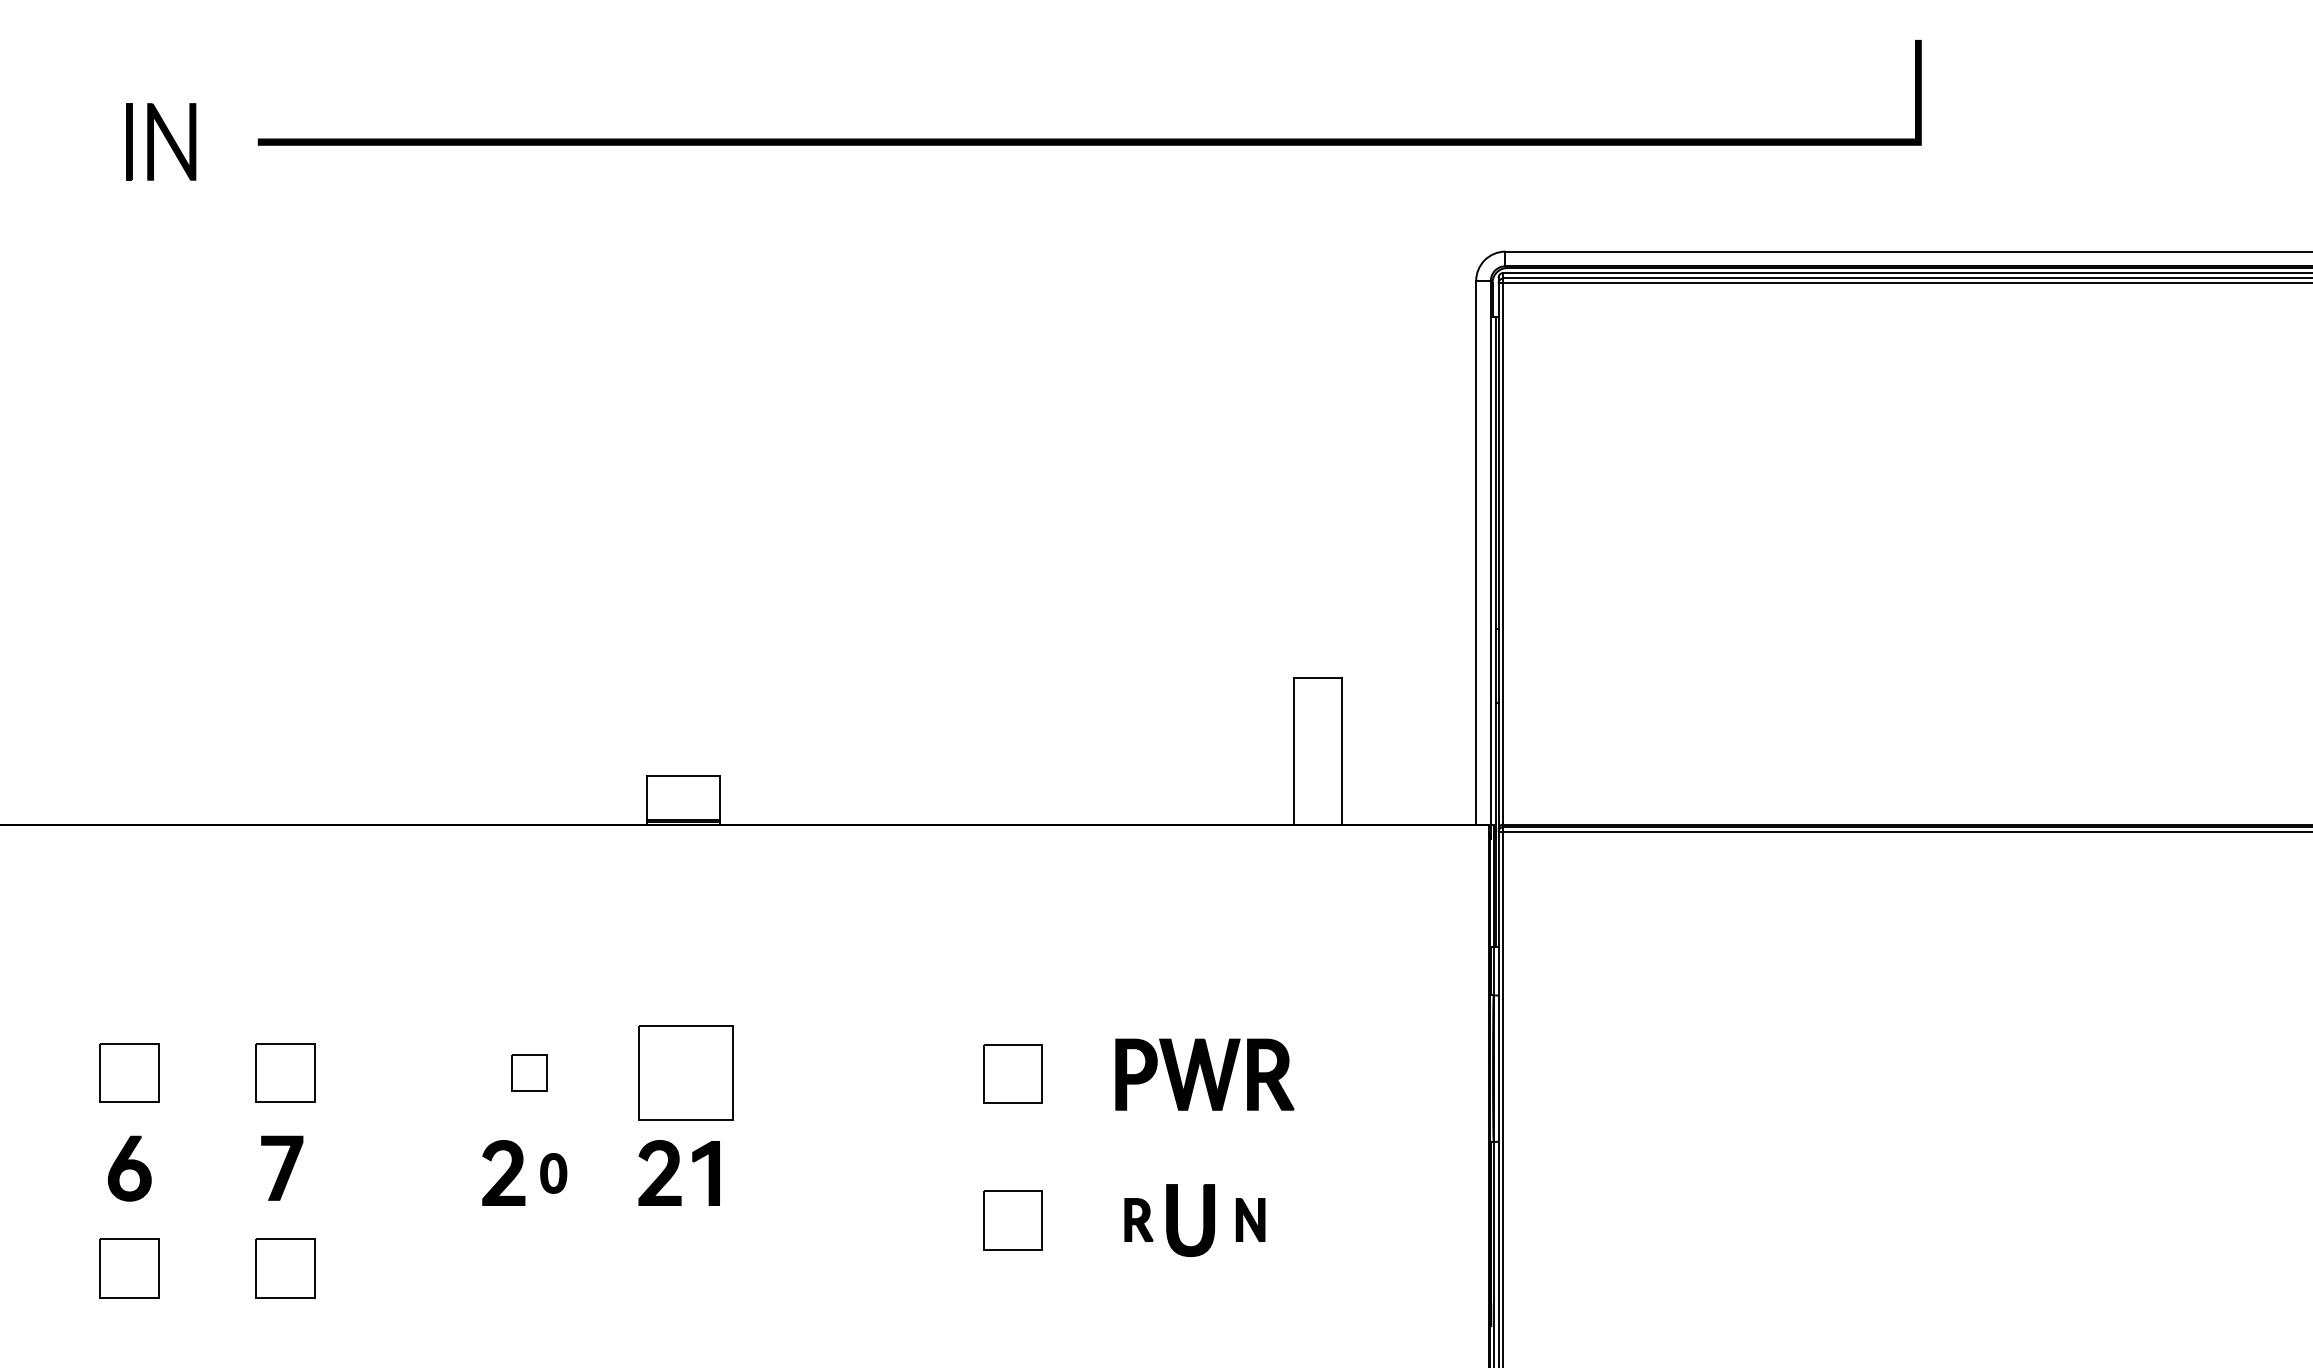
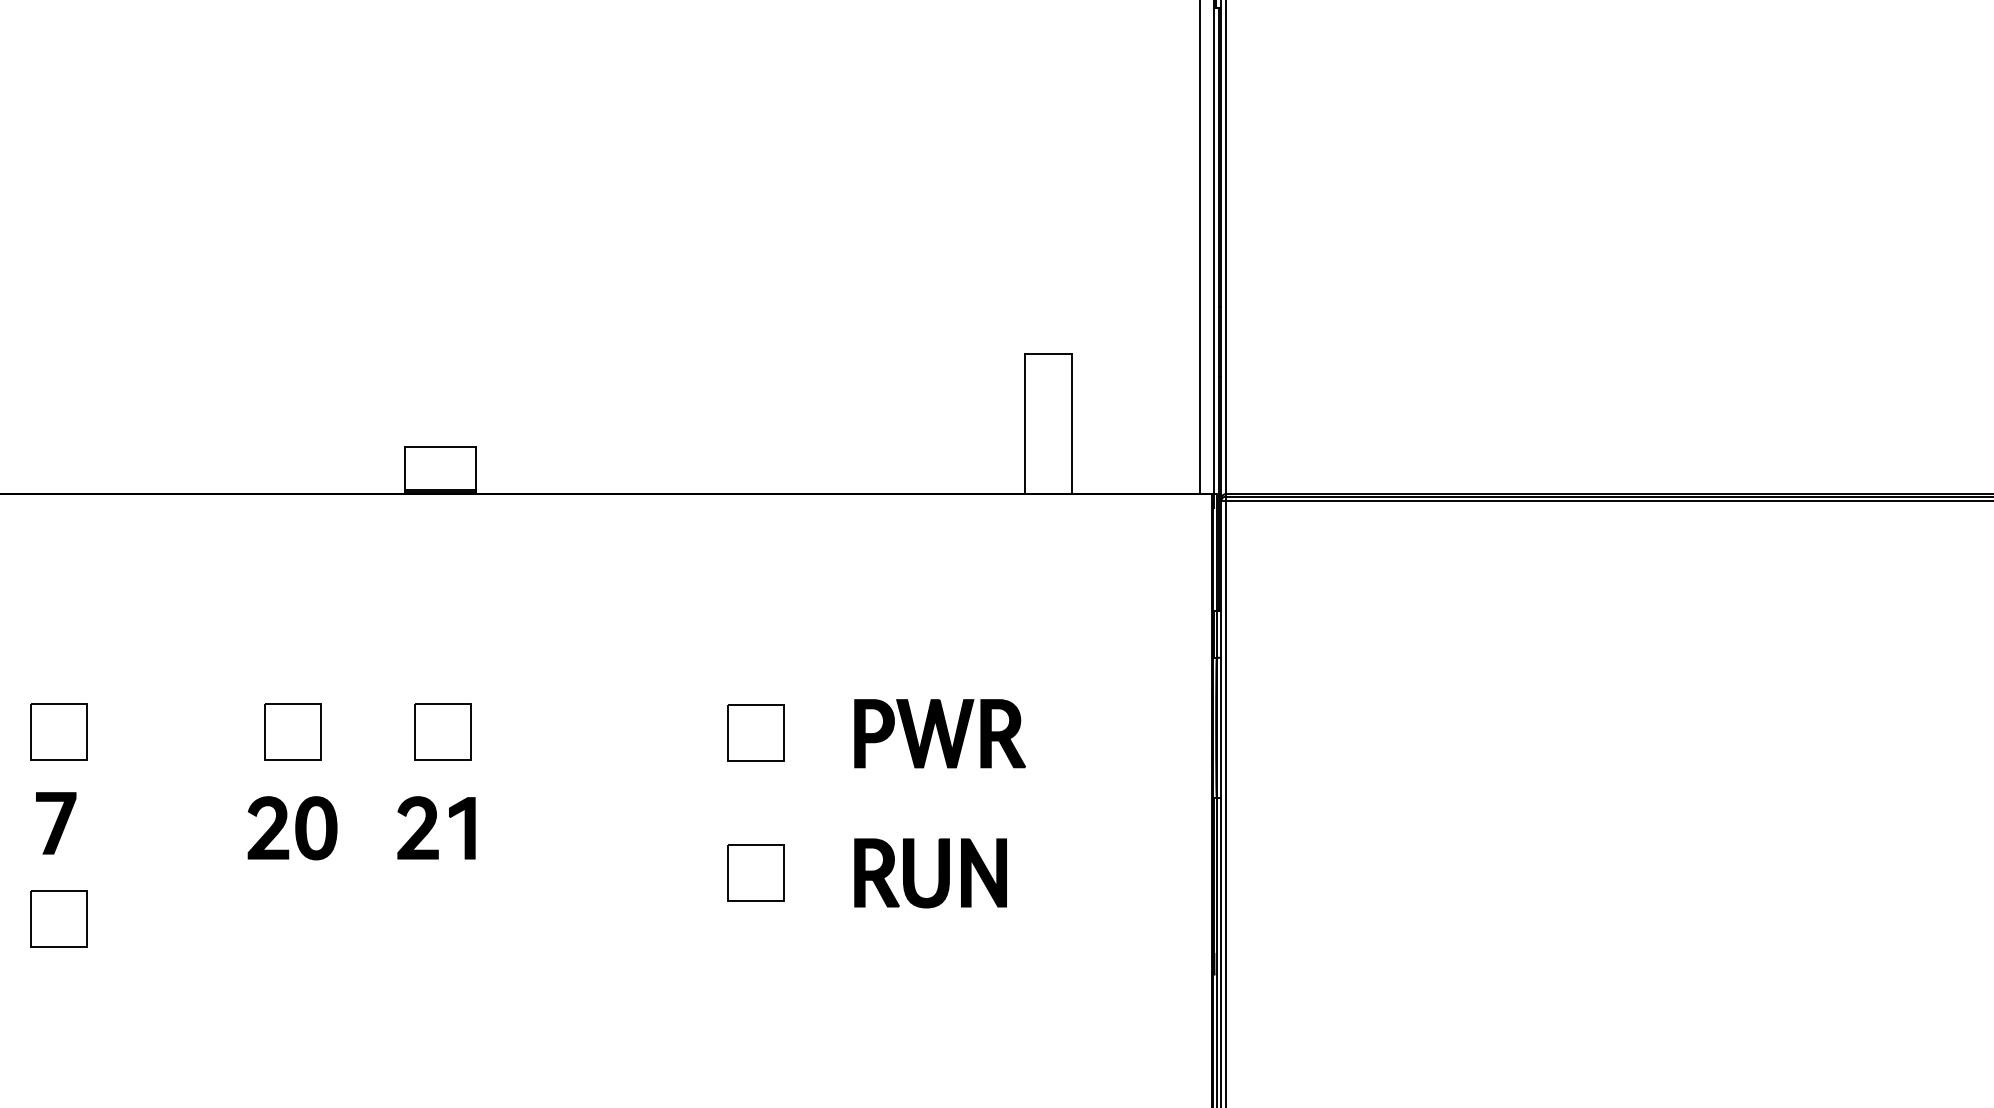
part: (529, 1072) -> (293, 731), size x1.67
part: (685, 1072) -> (442, 731), size x0.62
part: (553, 1173) -> (316, 828), size x1.67
part: (1138, 1219) -> (876, 872), size x1.67
part: (1250, 1219) -> (983, 872), size x1.67

